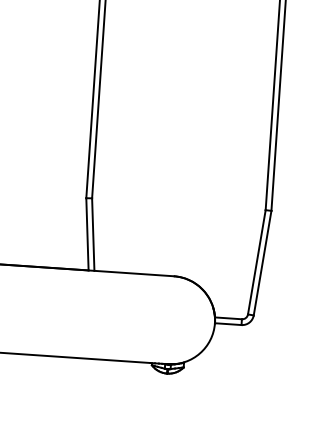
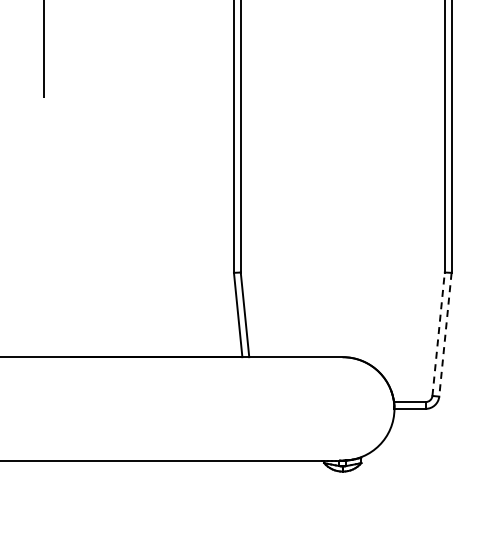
line: (256, 261) -> (438, 333), solid -> dashed
line: (262, 263) -> (445, 335), solid -> dashed

